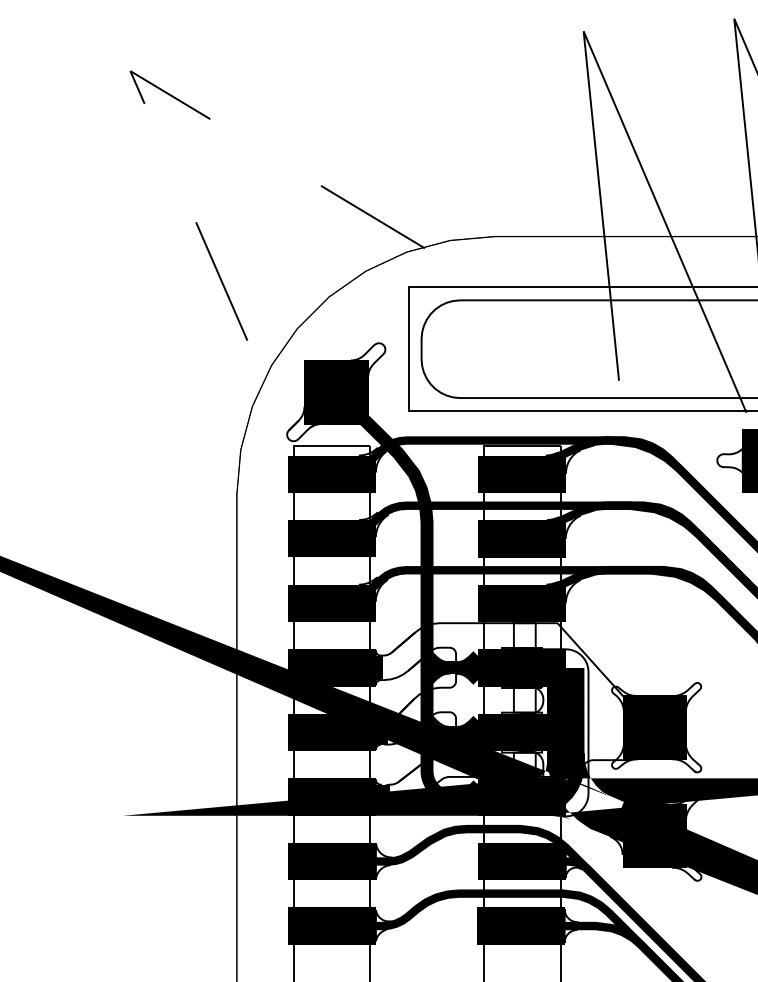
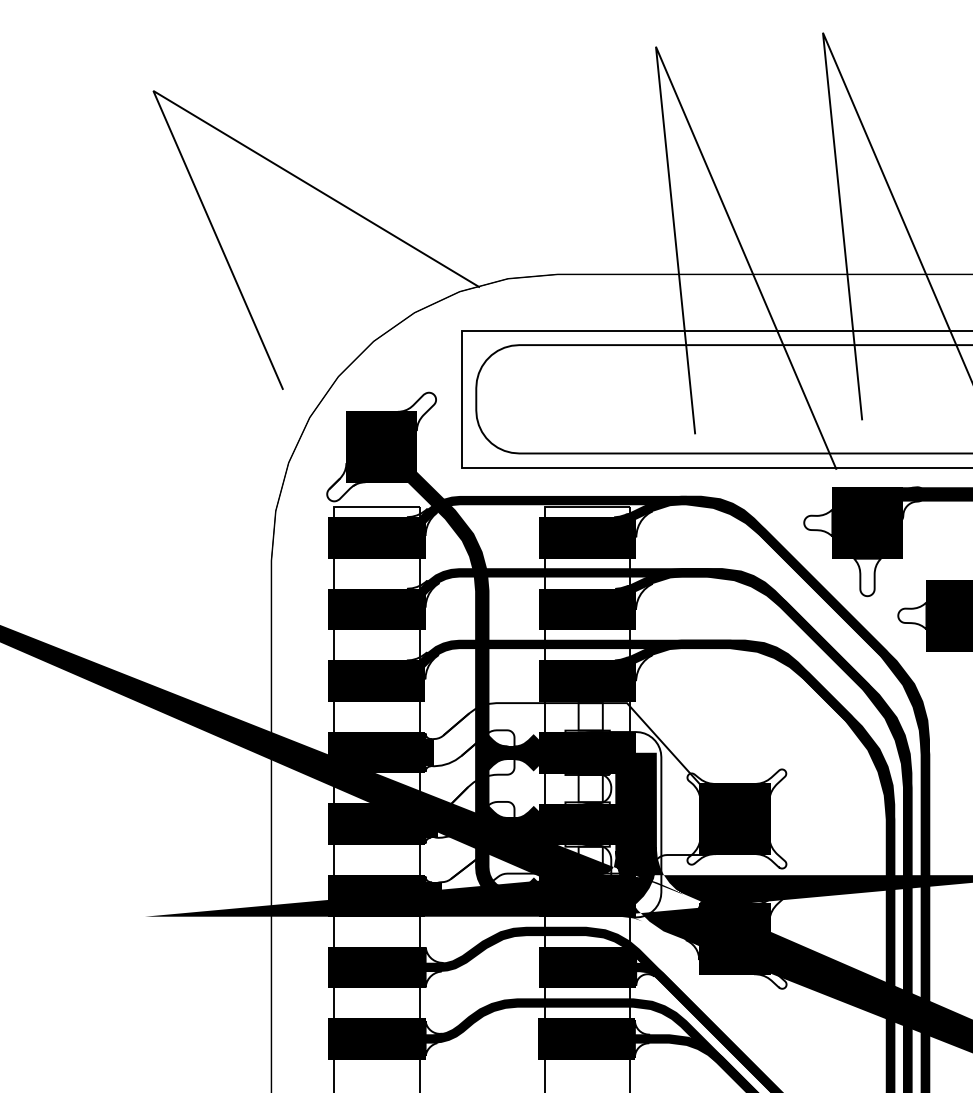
line: (152, 84) -> (177, 105), dashed -> solid

